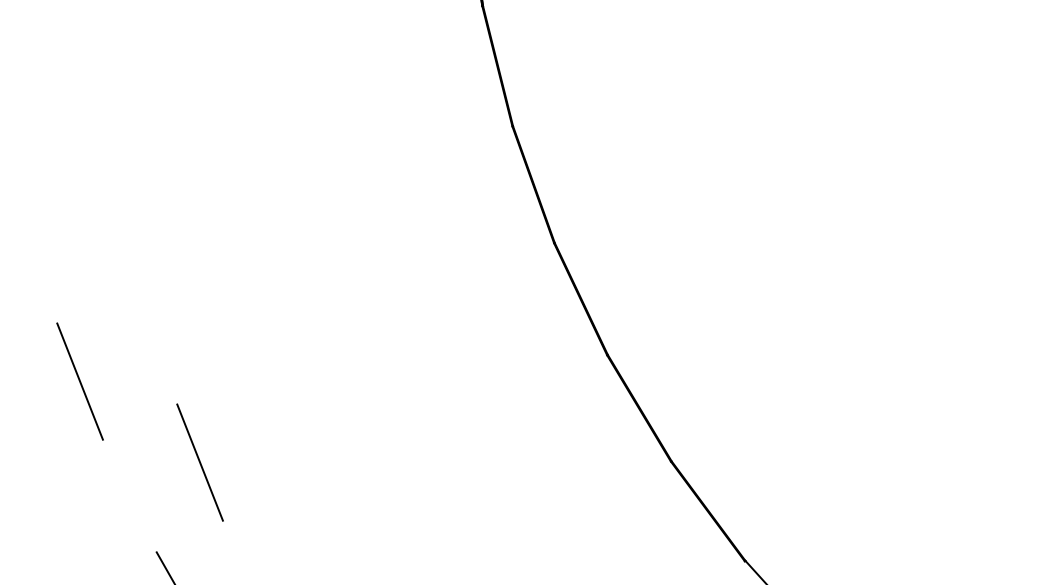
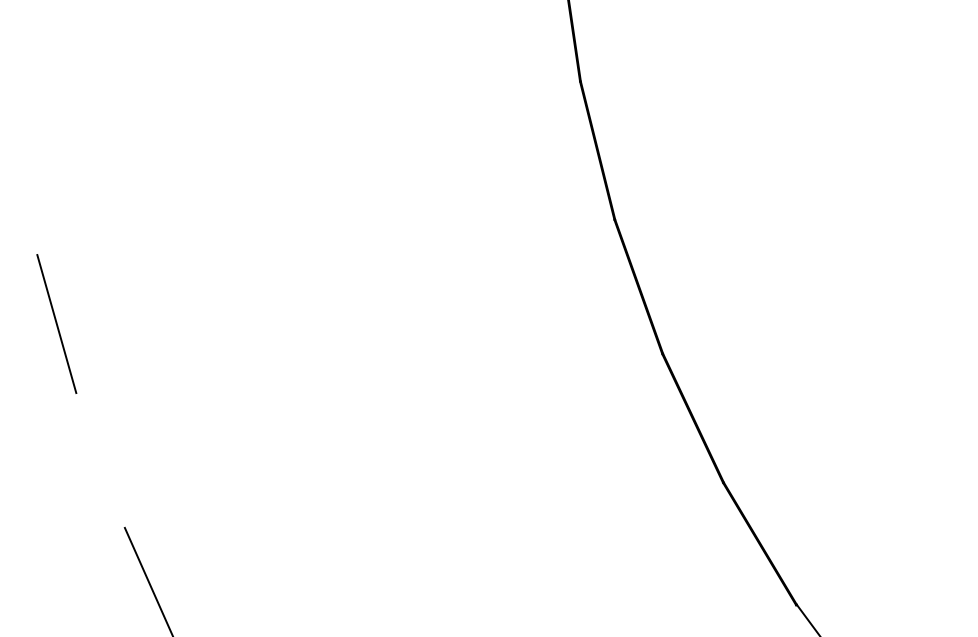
line: (199, 462) -> (184, 430), removed

